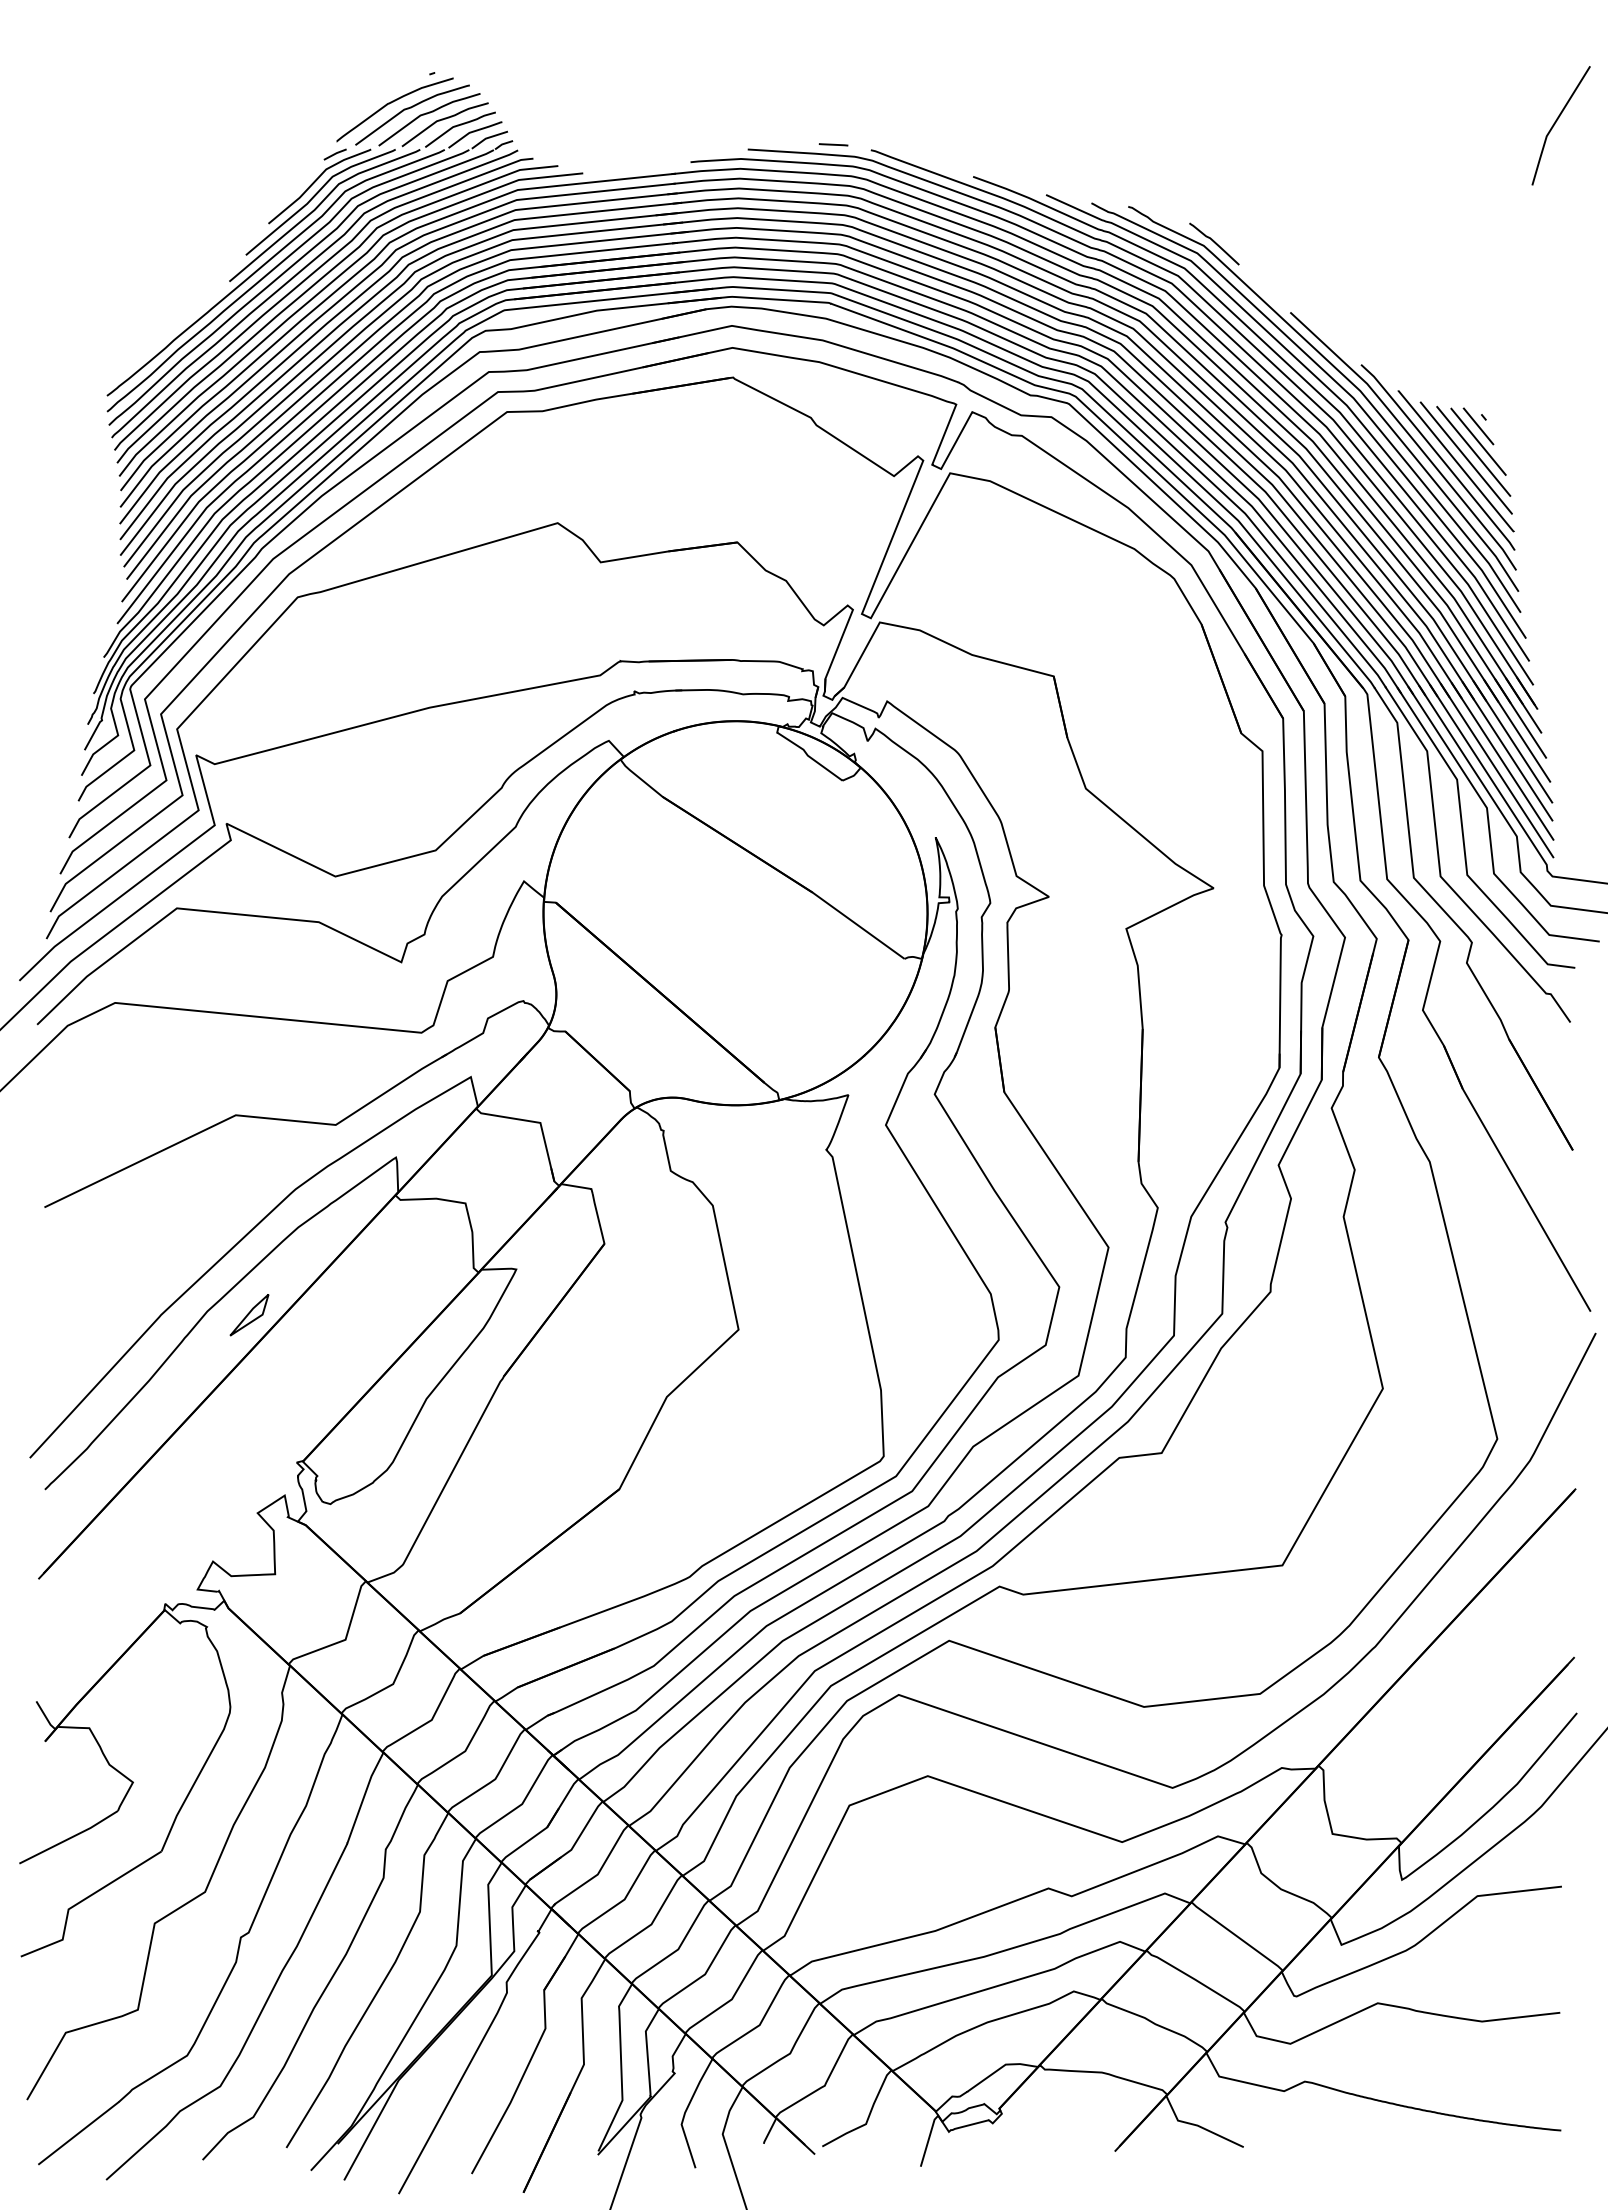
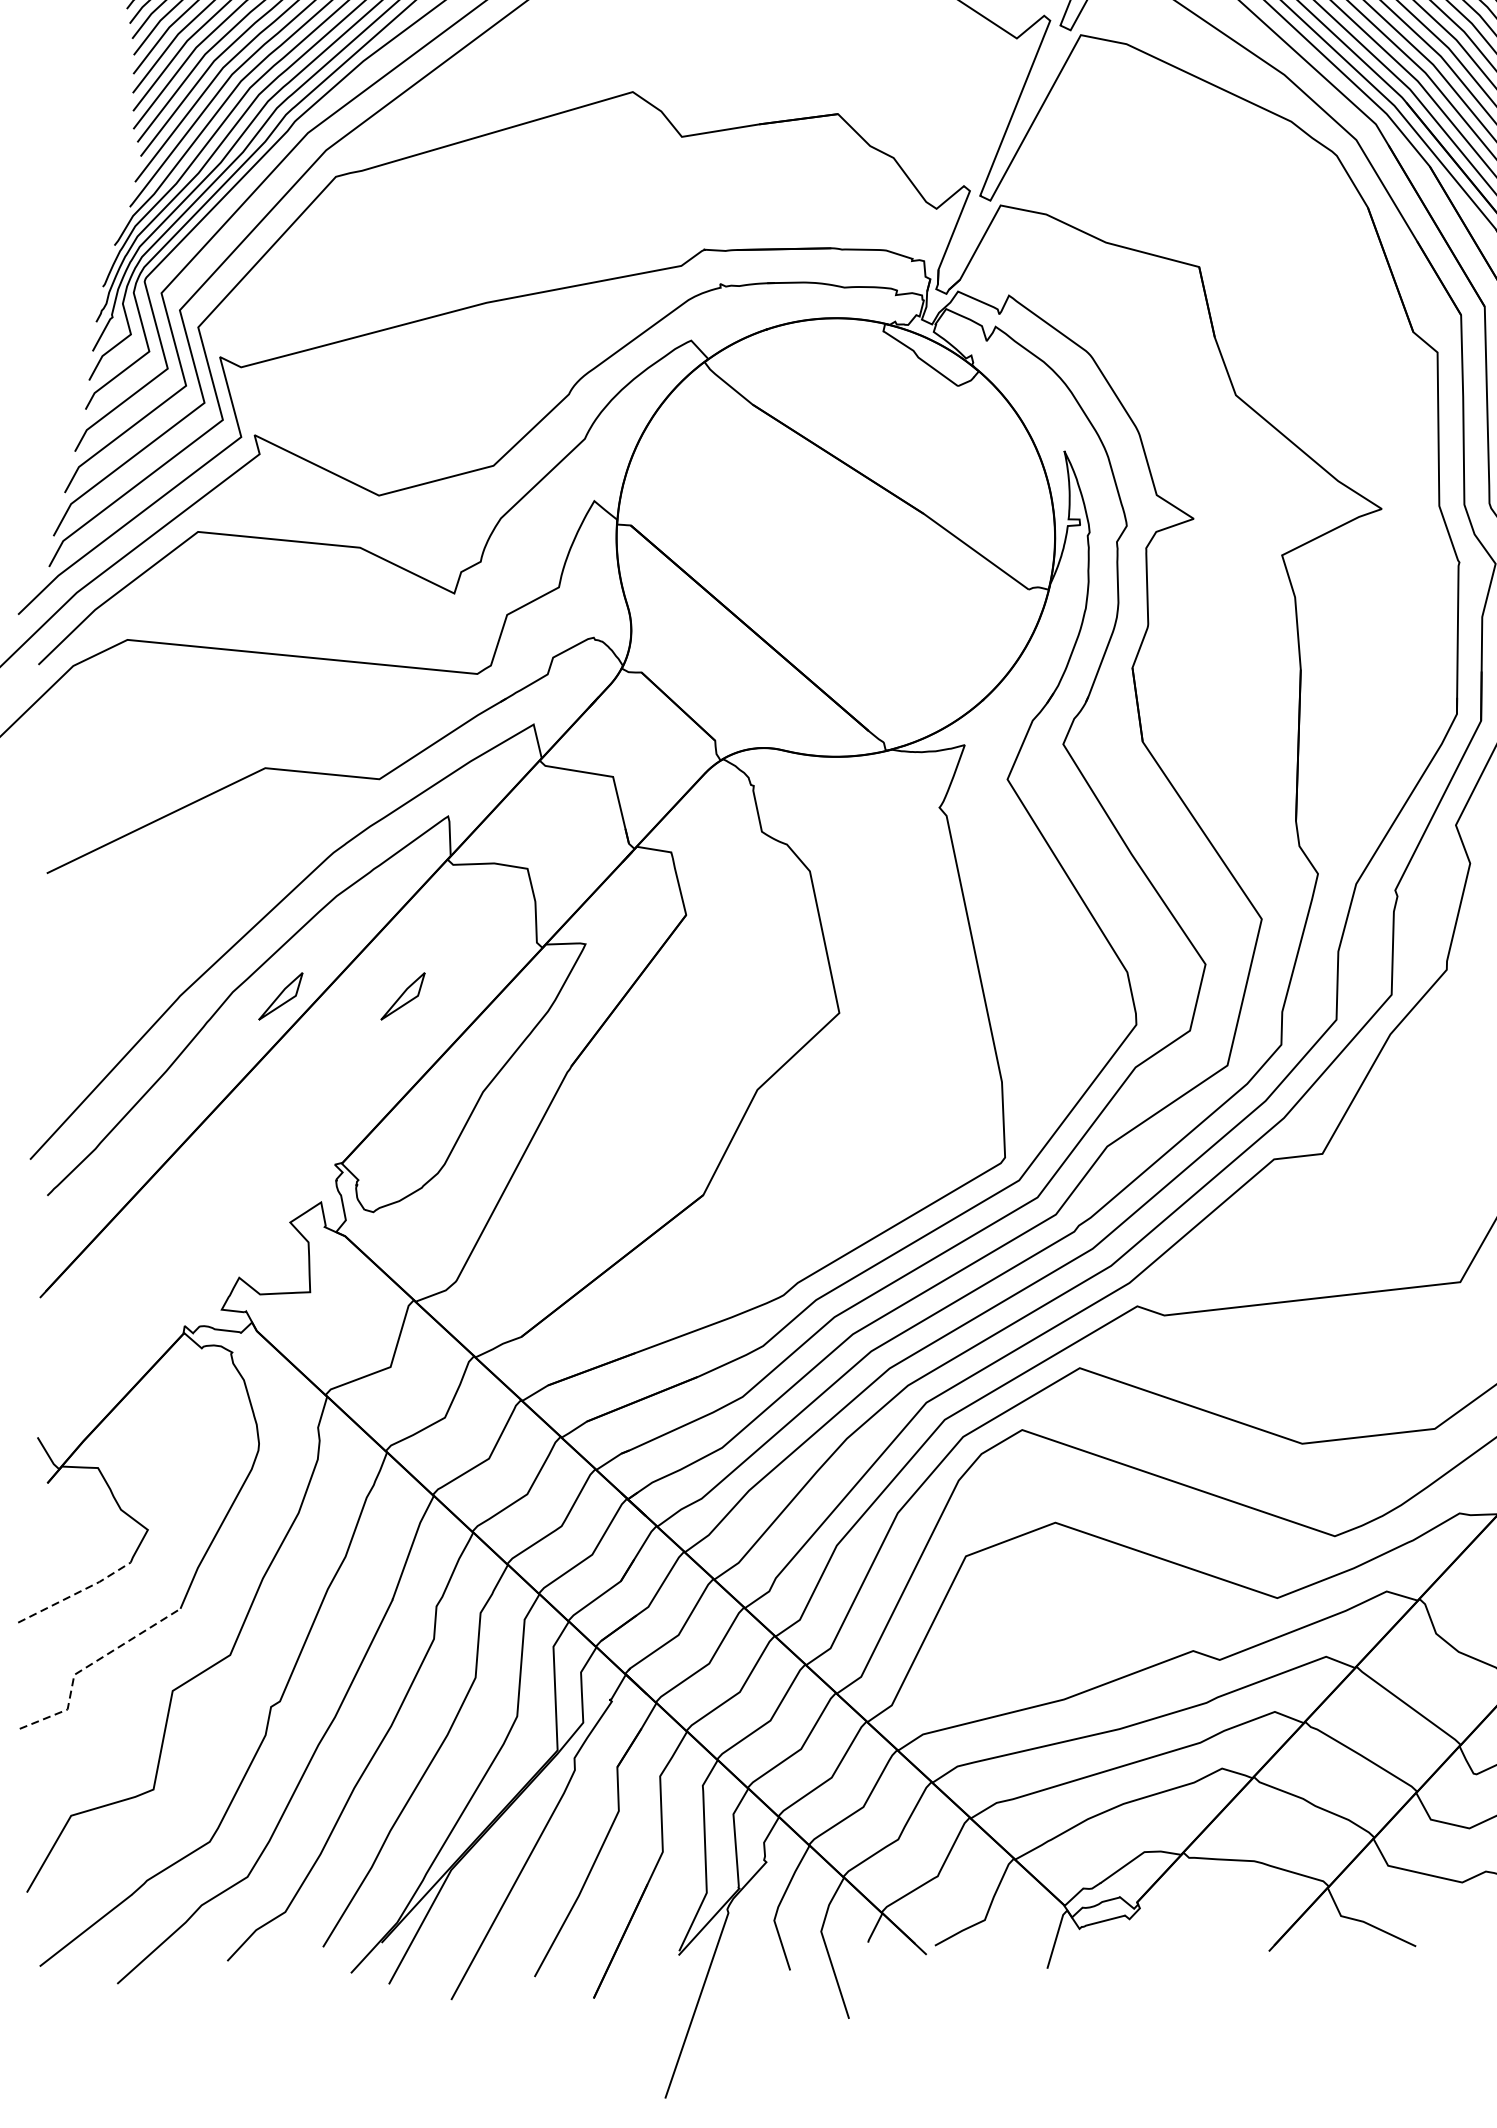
part: (356, 1315) -> (403, 996), added
line: (69, 1838) -> (75, 1593), solid -> dashed
line: (82, 1900) -> (90, 1664), solid -> dashed

